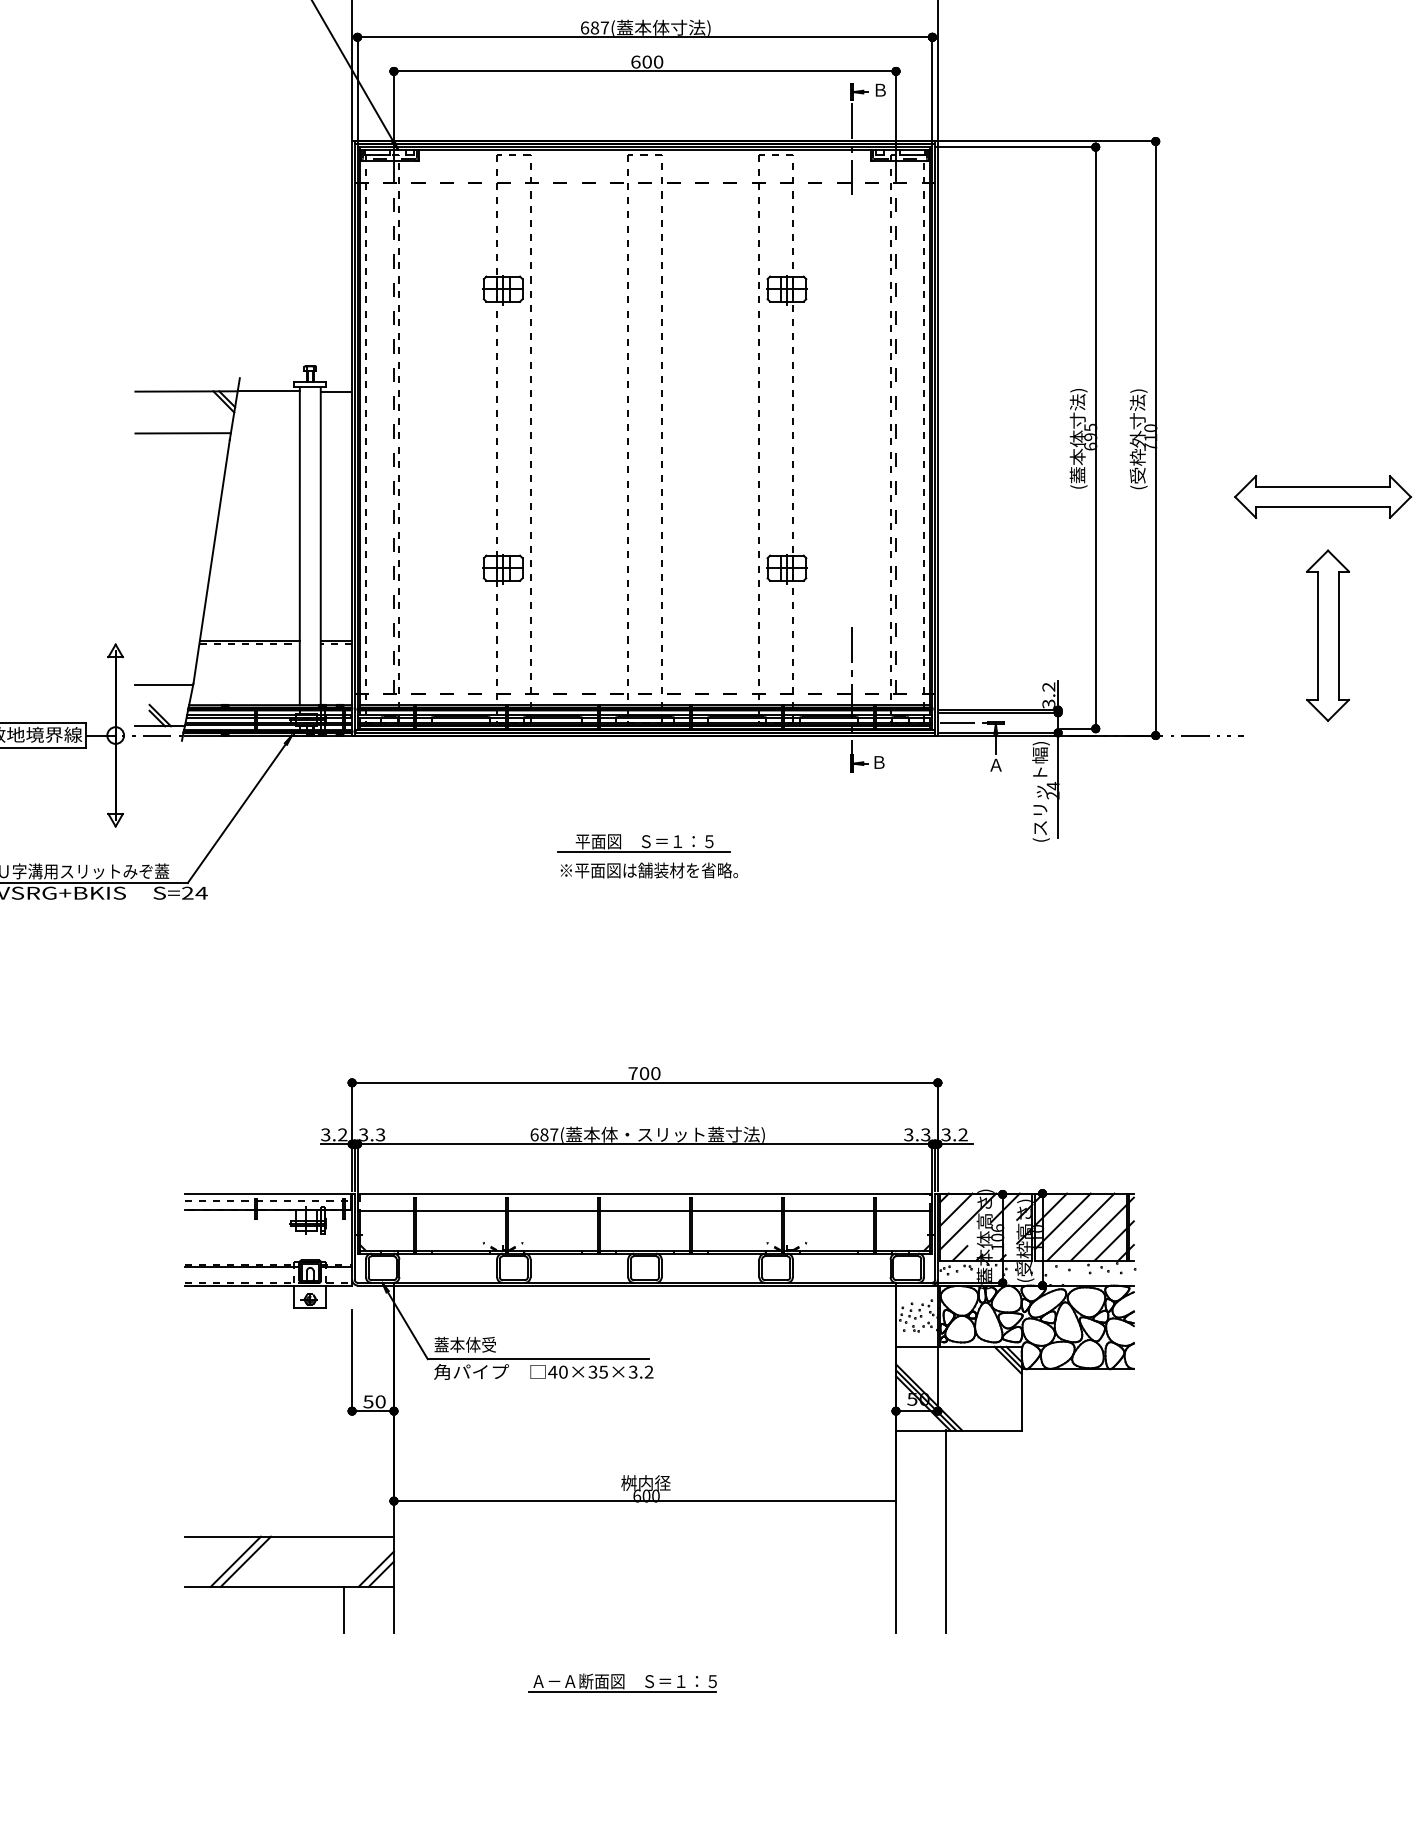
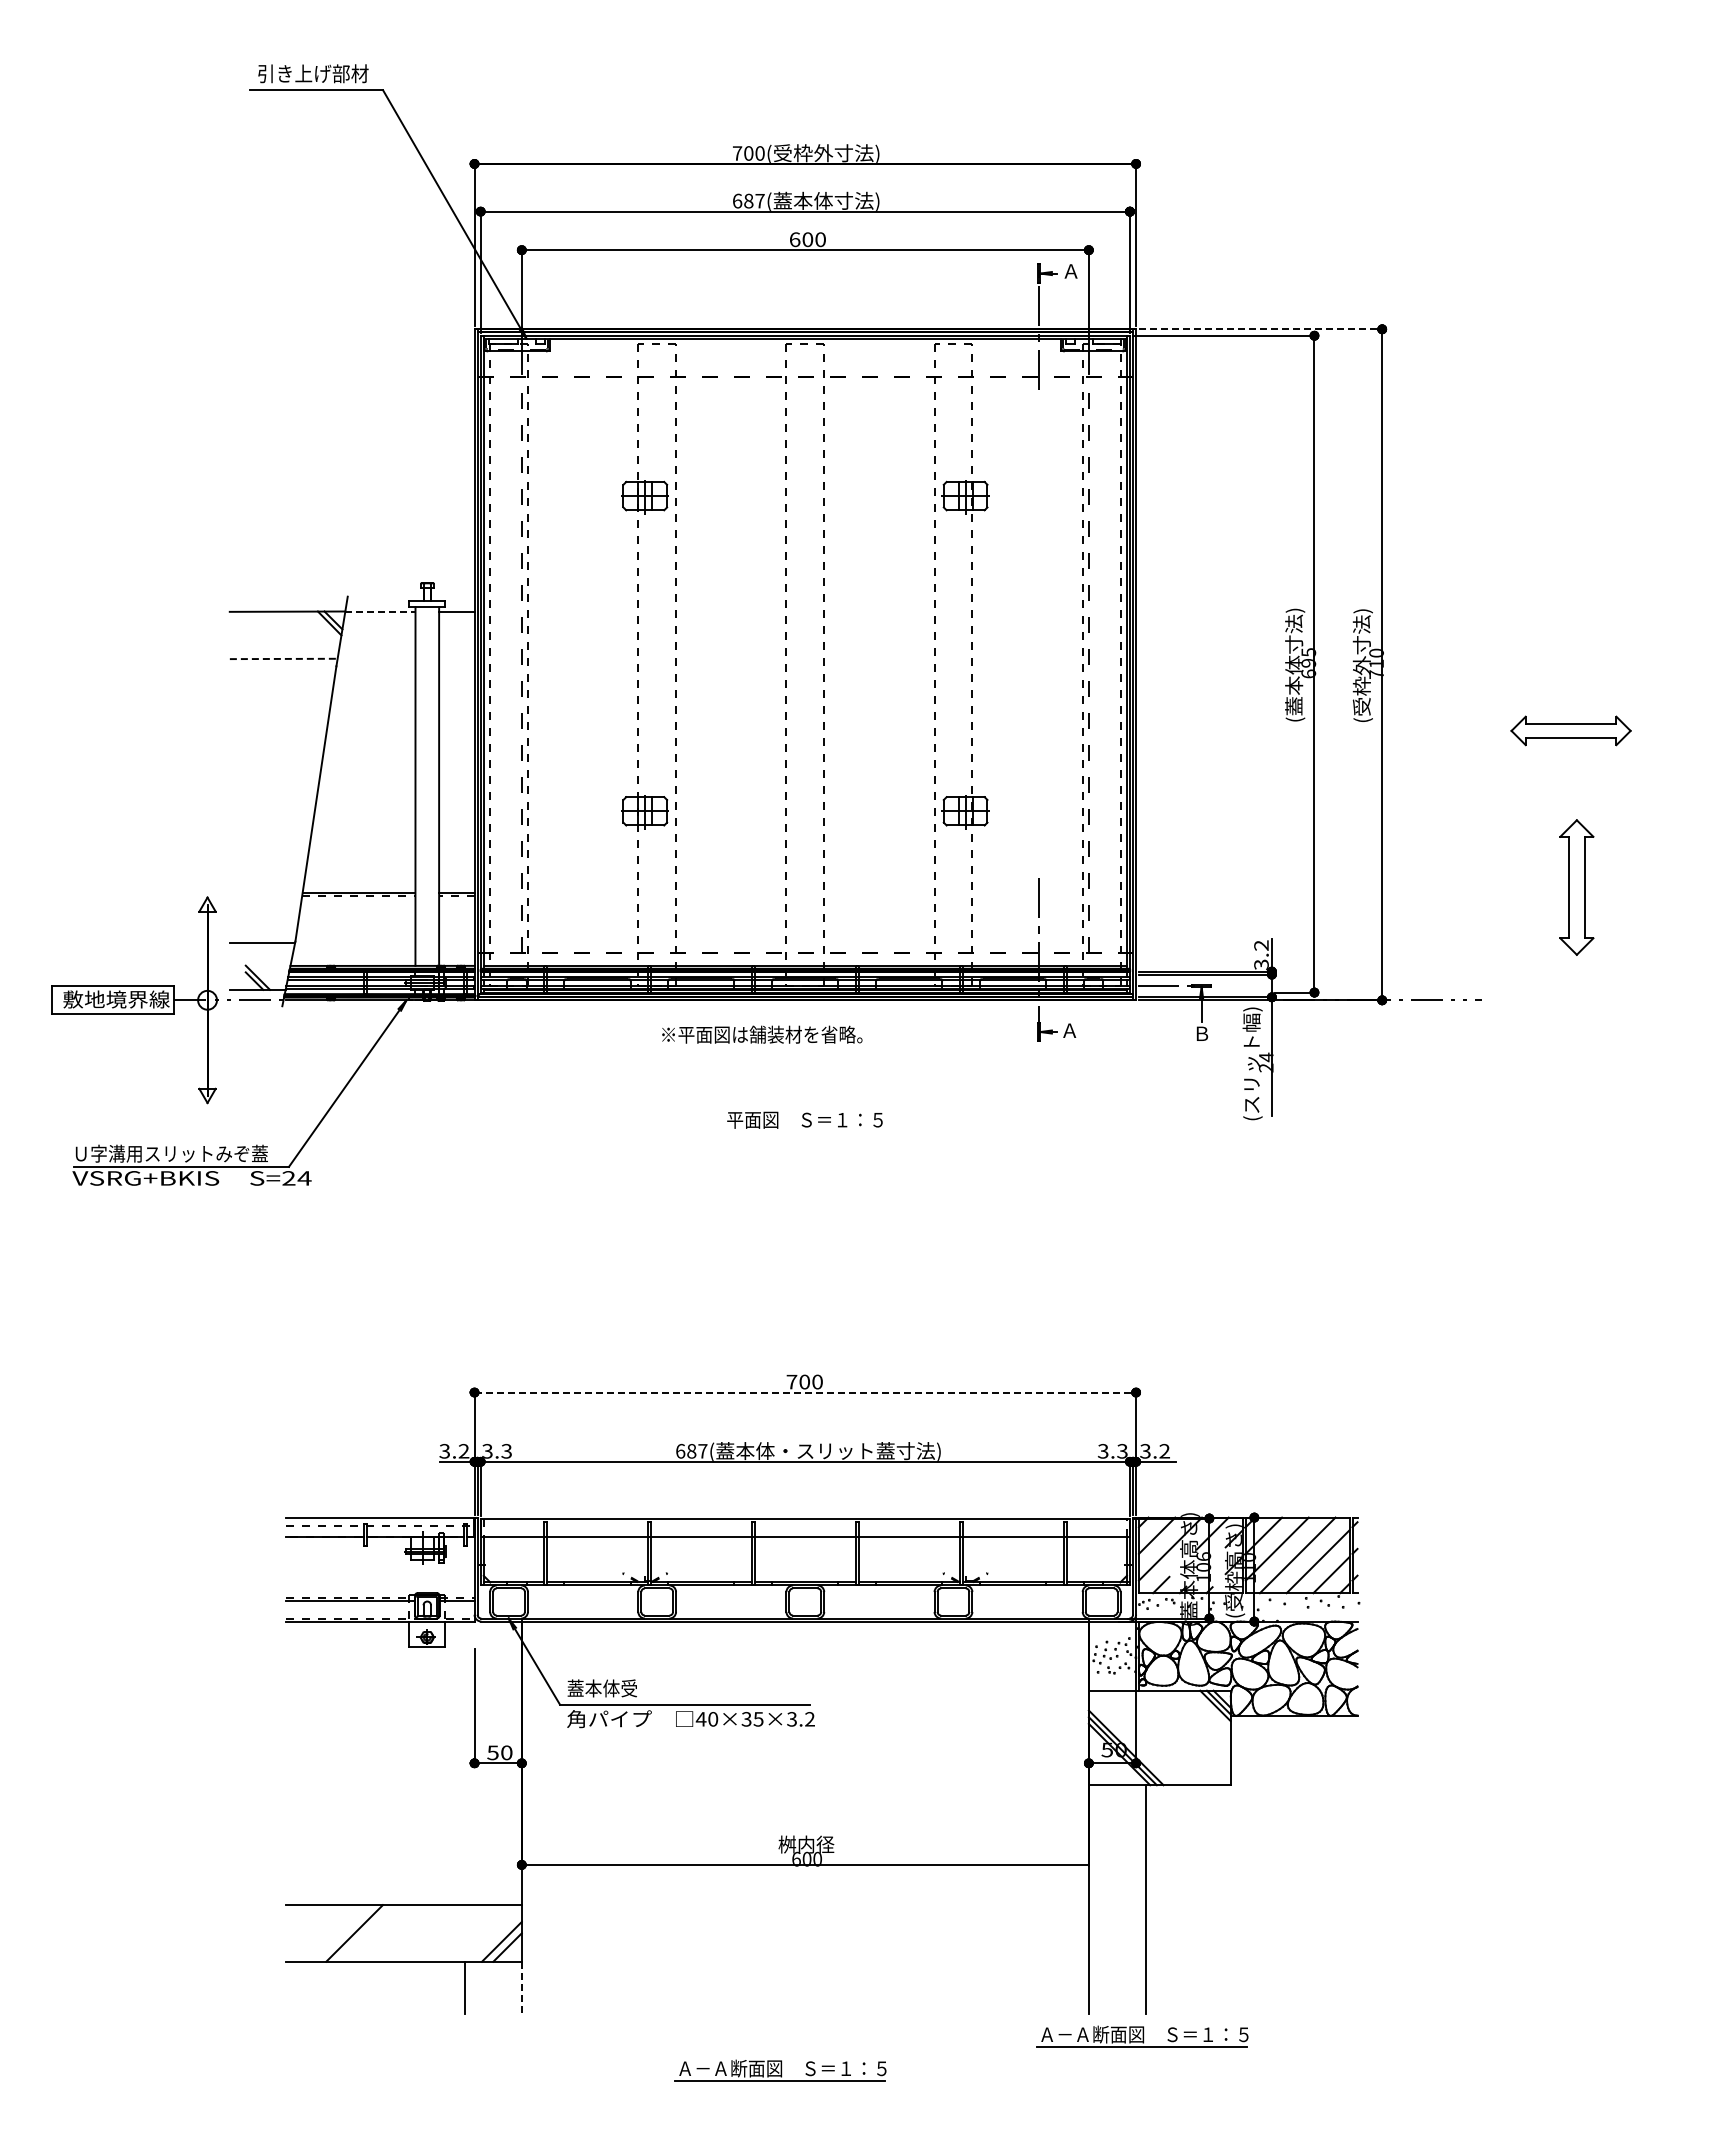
text: (879, 90) -> (1070, 271), Ｂ -> Ａ
line: (1048, 141) -> (1261, 329), solid -> dashed
line: (268, 391) -> (380, 611), solid -> dashed
line: (182, 432) -> (283, 658), solid -> dashed
part: (1322, 496) -> (1570, 730), size x0.6
part: (1327, 635) -> (1576, 887), size x0.7
text: (878, 762) -> (1069, 1030), Ｂ -> Ａ
text: (995, 764) -> (1201, 1033), Ａ -> Ｂ
line: (644, 852) -> (804, 1132), removed
text: (649, 870) -> (762, 1034), moved
line: (645, 1082) -> (805, 1392), solid -> dashed
line: (235, 1561) -> (342, 1933), removed
line: (393, 1609) -> (521, 1987), solid -> dashed
part: (943, 1653) -> (1142, 2036), added

